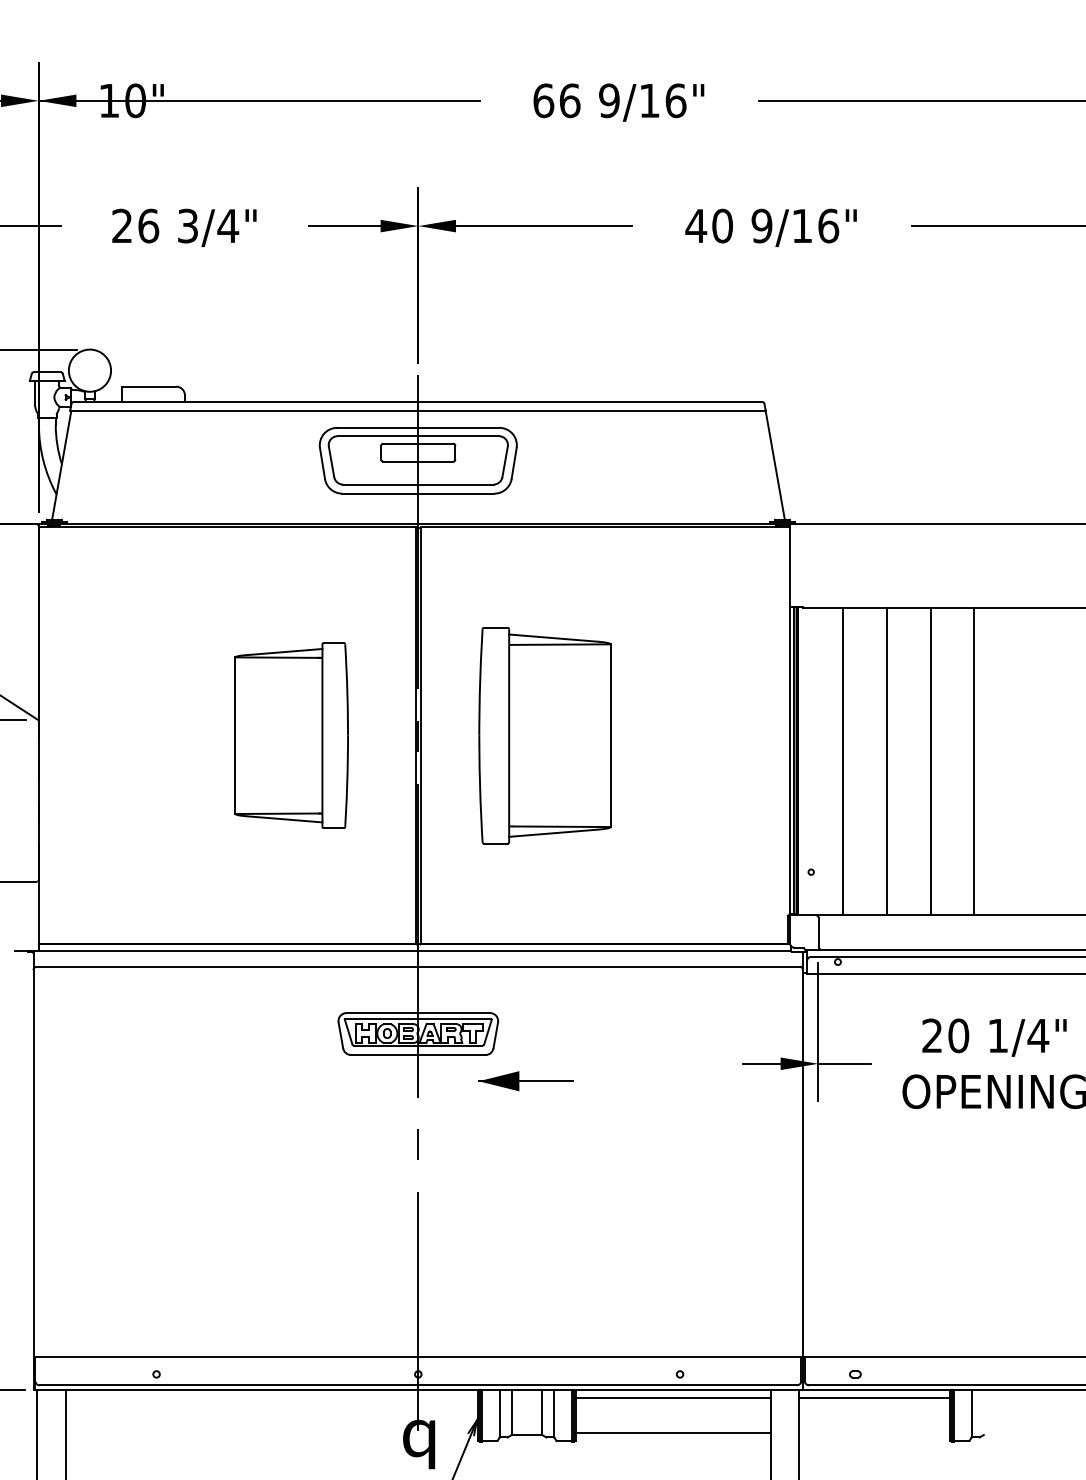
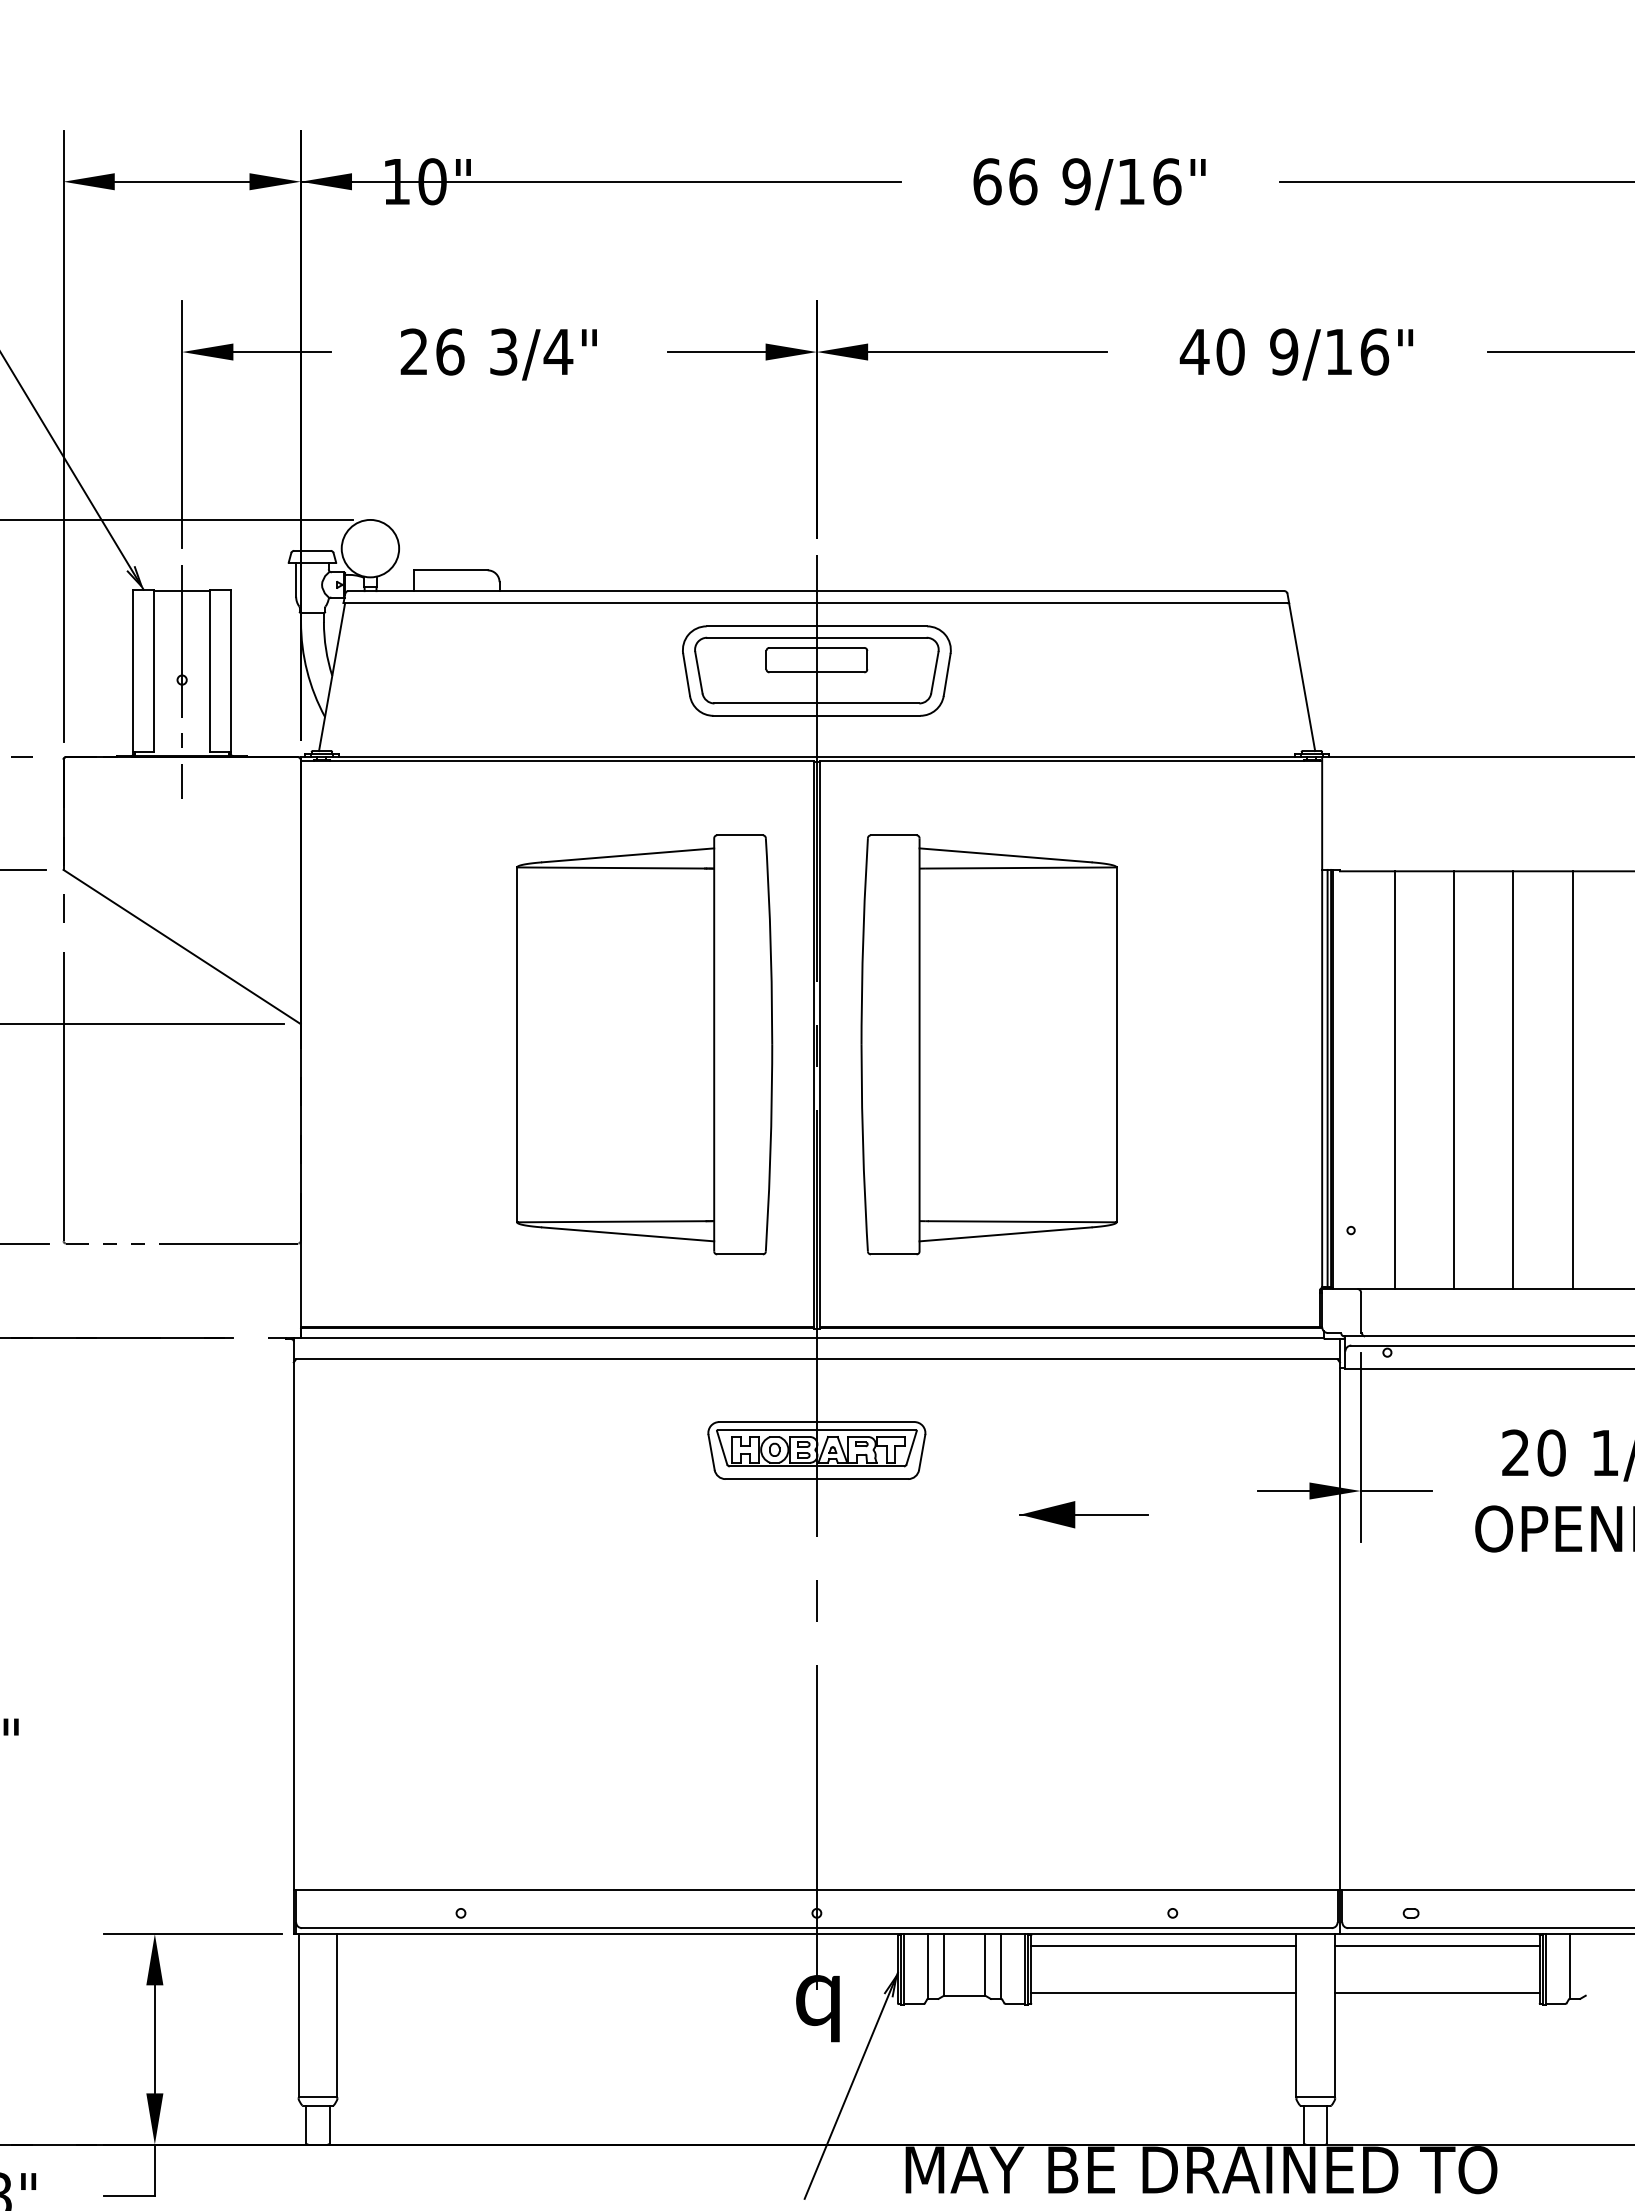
part: (291, 735) -> (644, 1044), size x1.67
part: (544, 735) -> (988, 1044), size x1.43
part: (525, 1081) -> (1083, 1514), moved
line: (874, 1433) -> (1437, 1993), added

